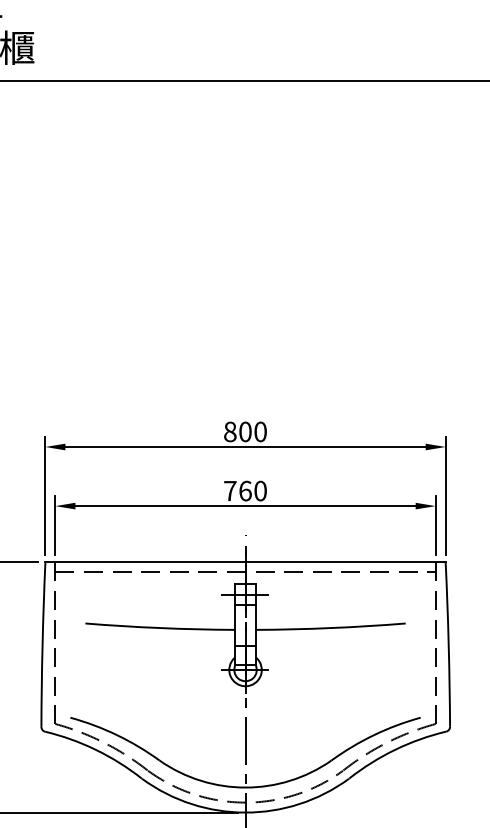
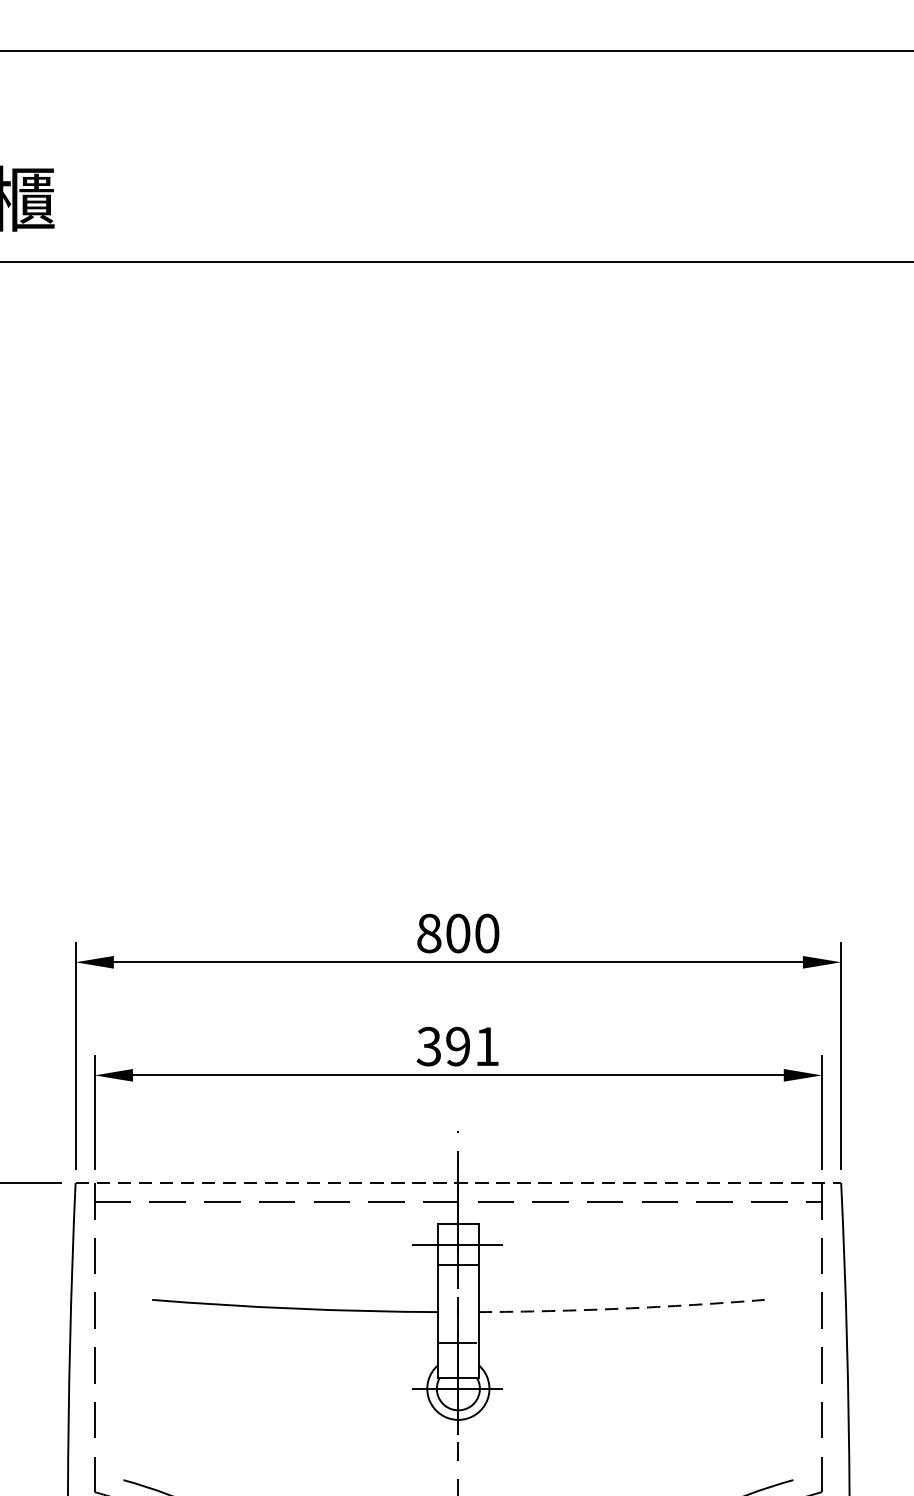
text: (244, 490) -> (456, 1045), 760 -> 391
line: (246, 562) -> (460, 1183), solid -> dashed
arc: (330, 628) -> (620, 1309), solid -> dashed

